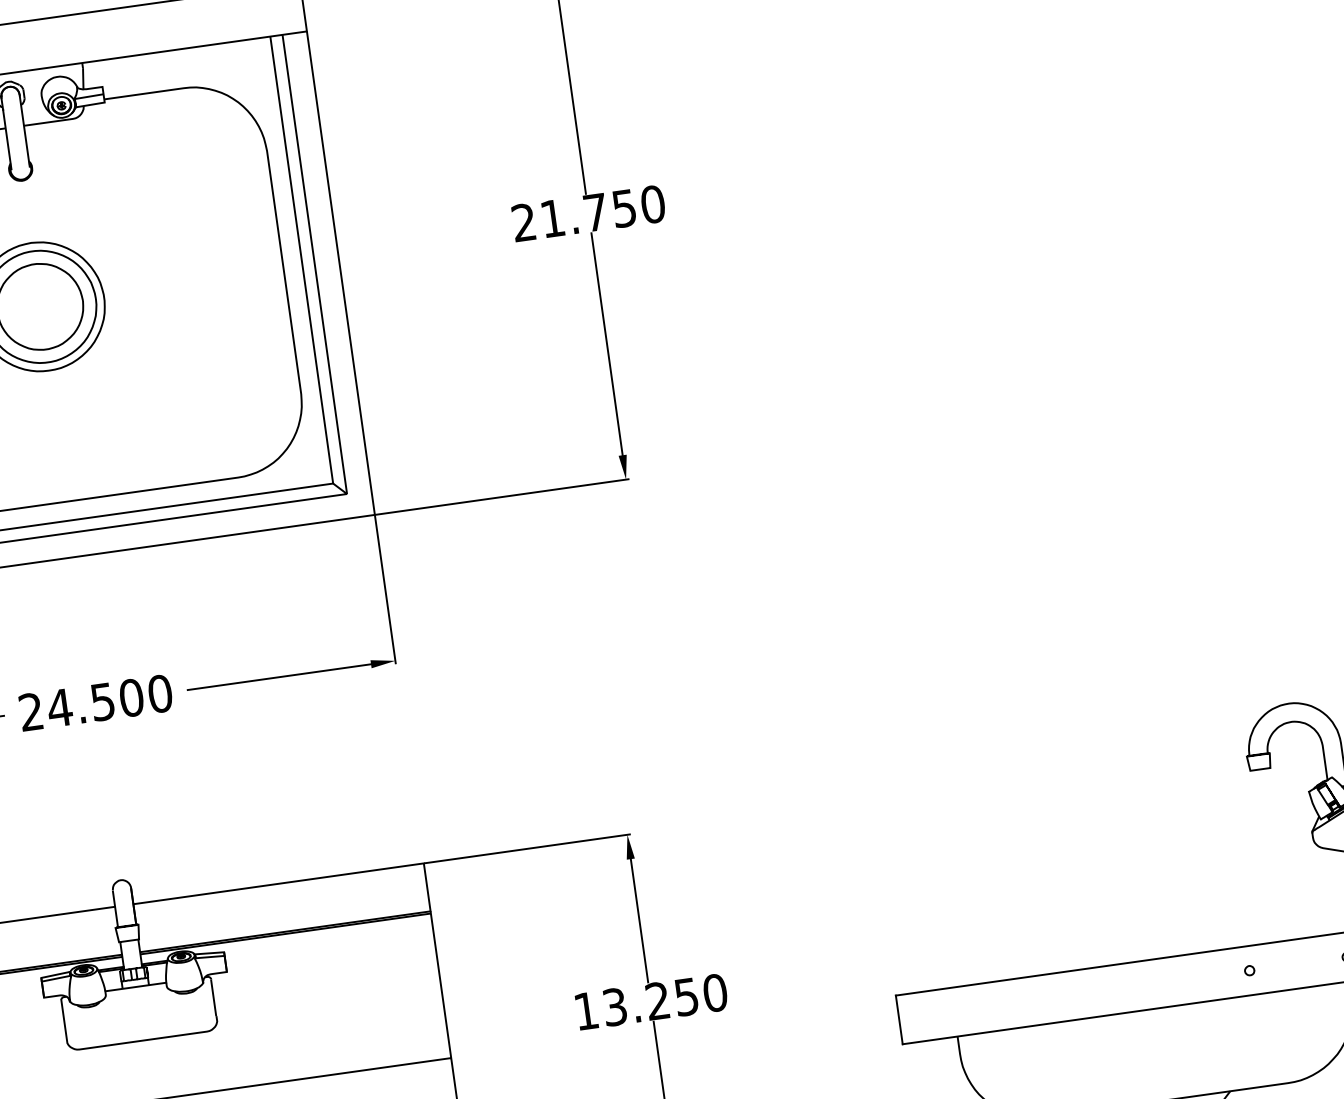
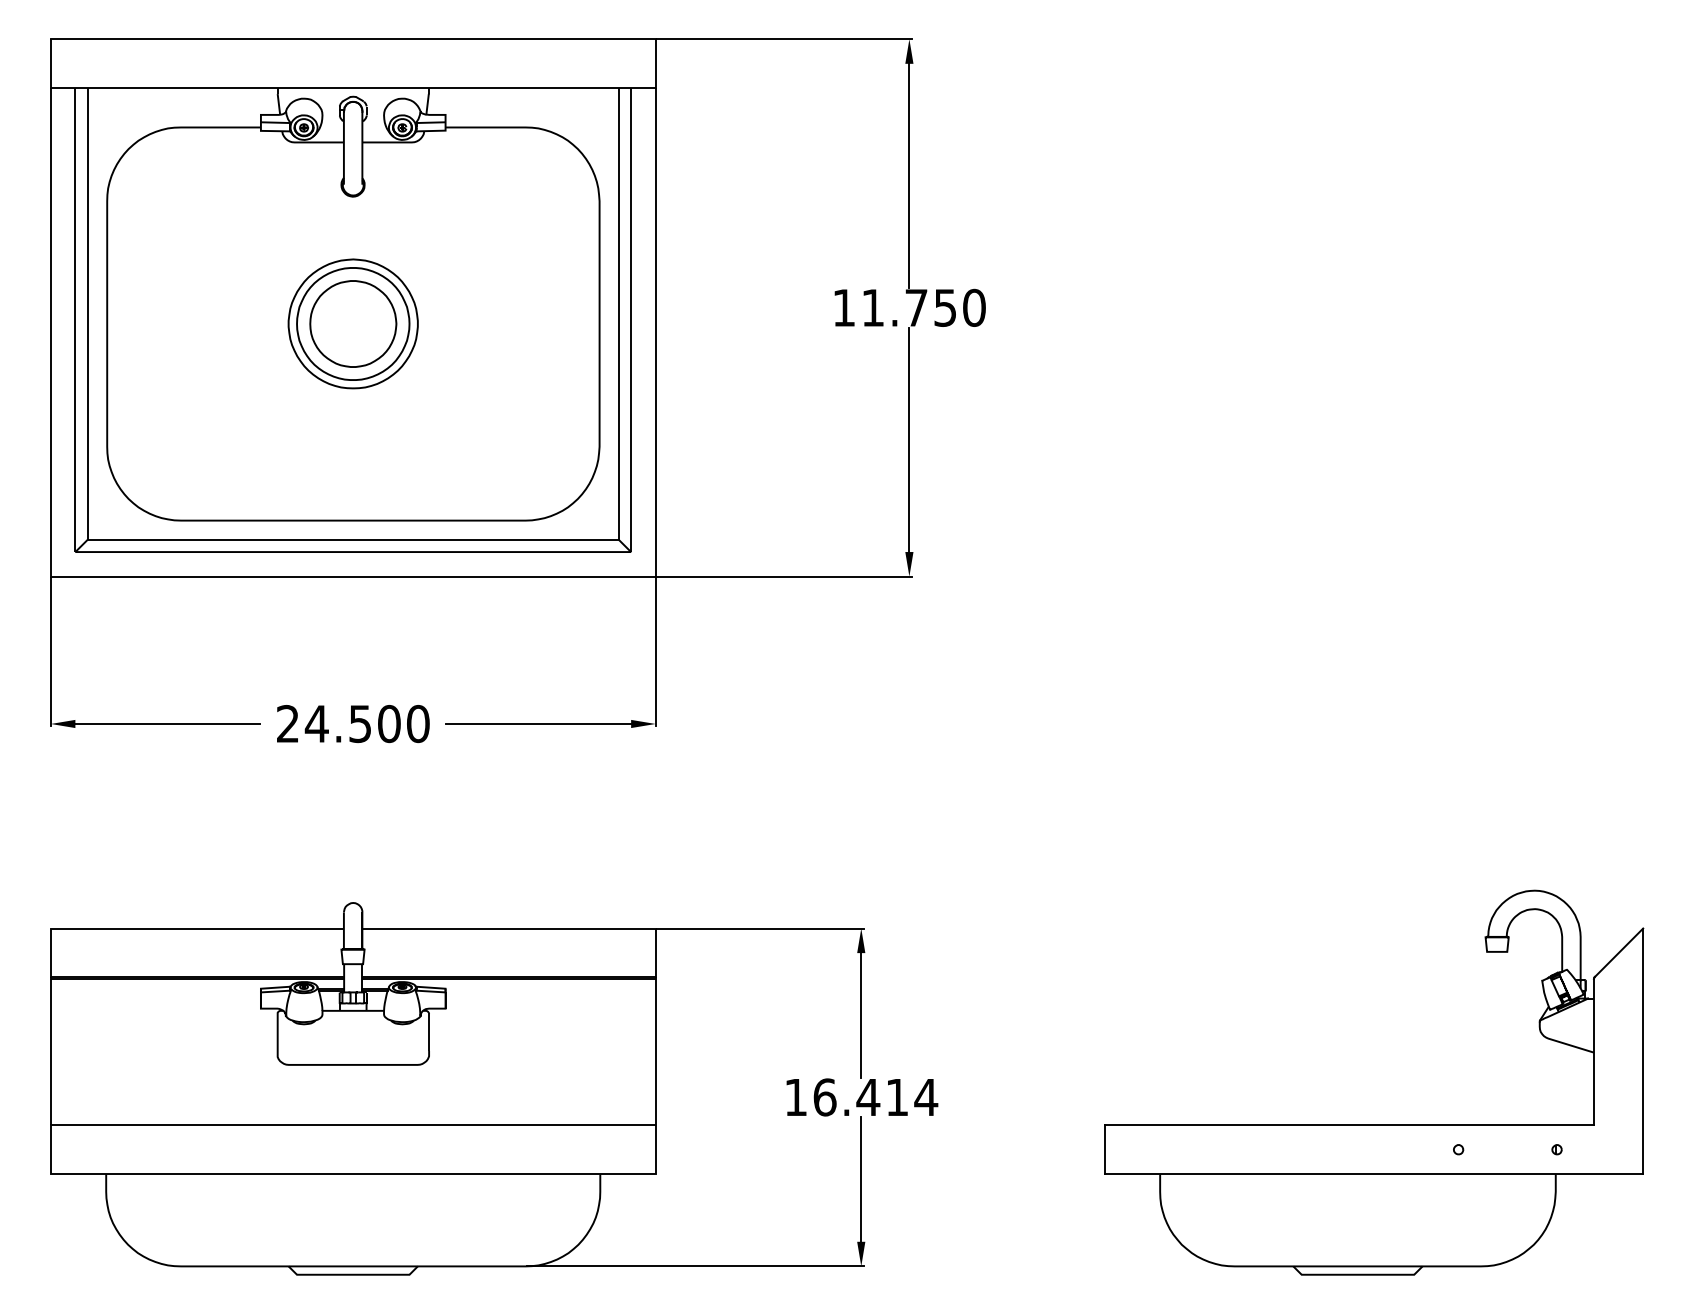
text: (523, 222) -> (843, 307), 21.750 -> 11.750
text: (665, 1000) -> (875, 1097), 13.250 -> 16.414

